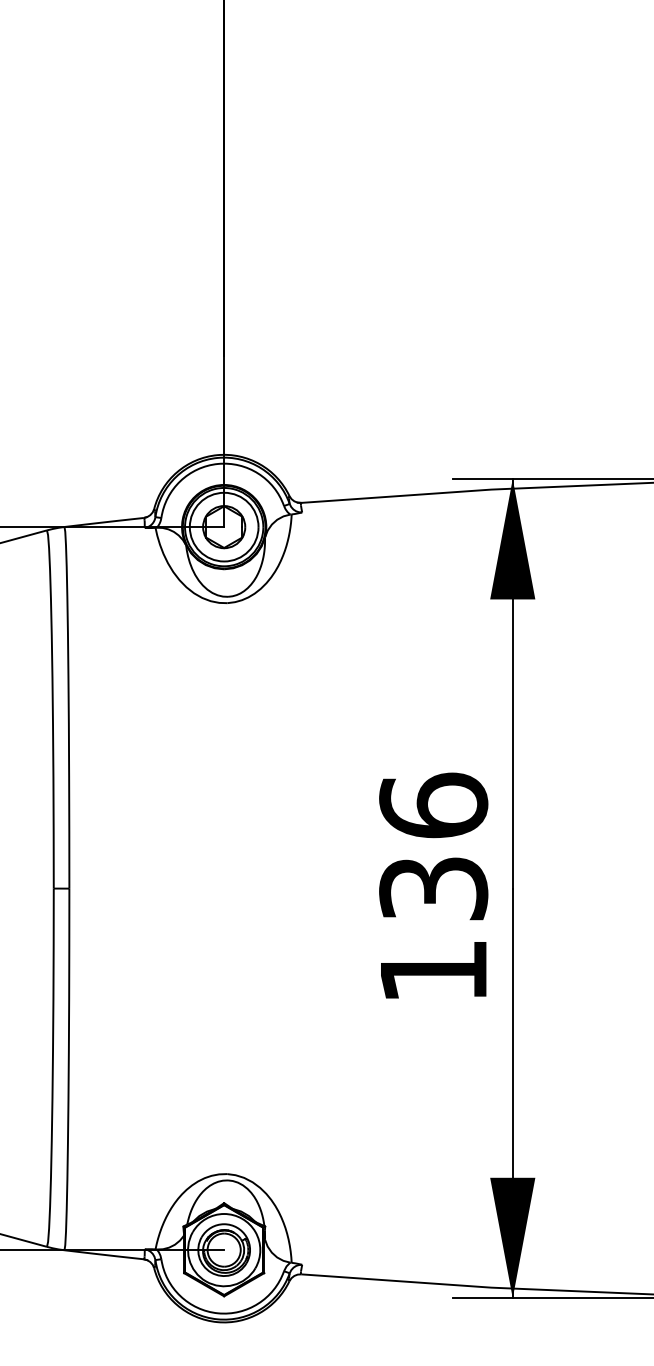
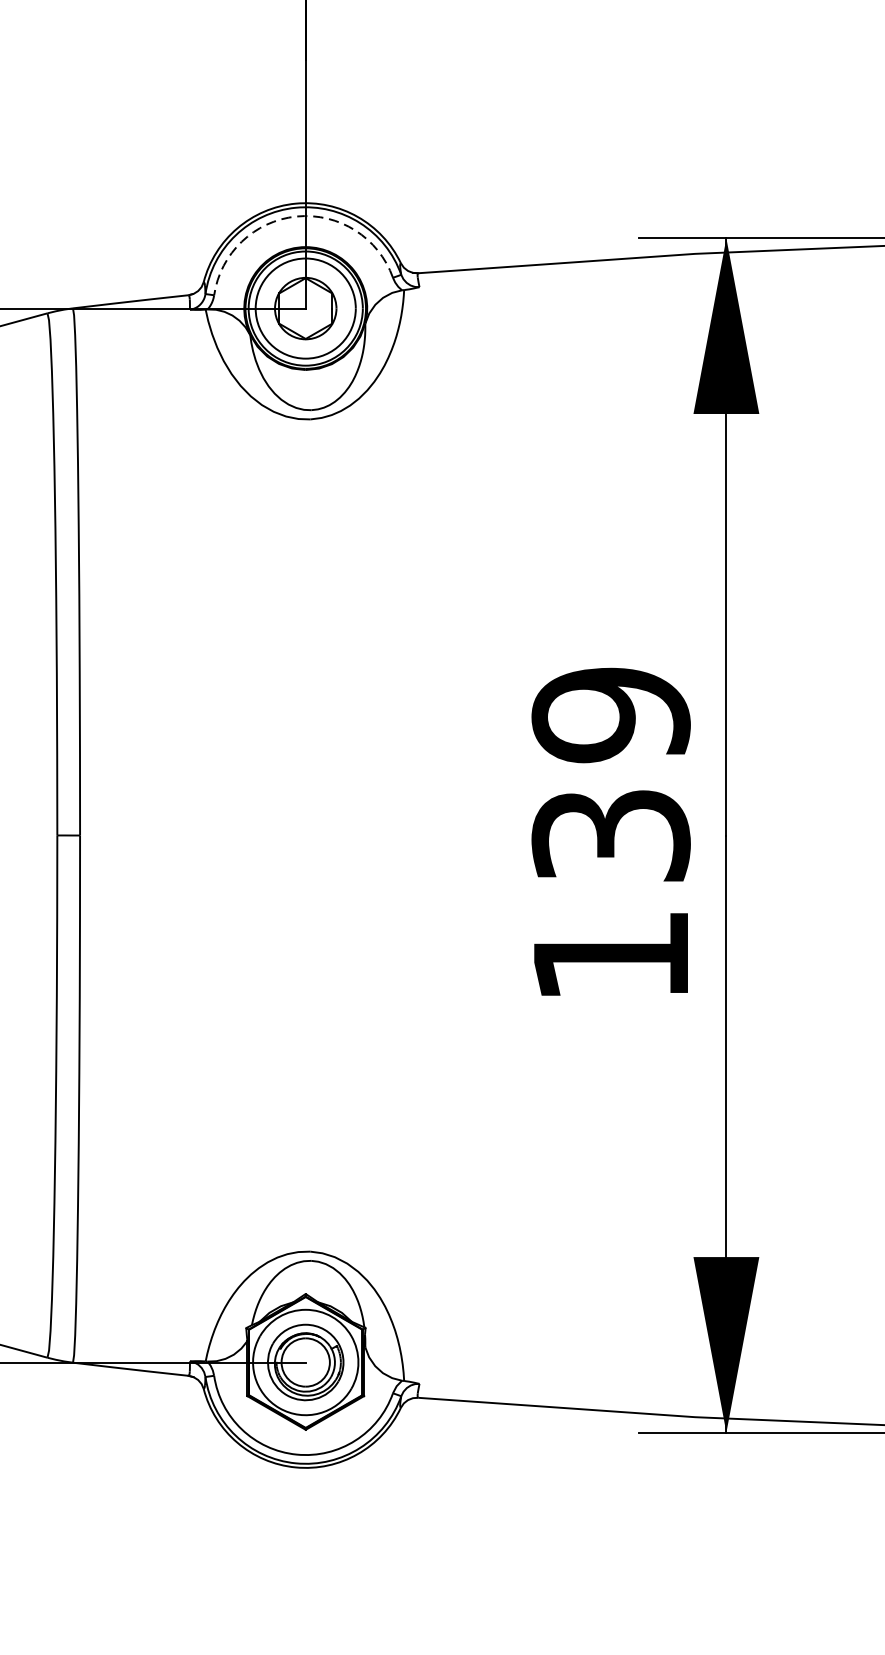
arc: (218, 463) -> (297, 215), solid -> dashed
text: (433, 805) -> (610, 714), 136 -> 139

